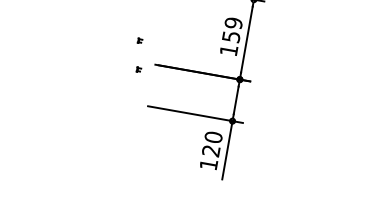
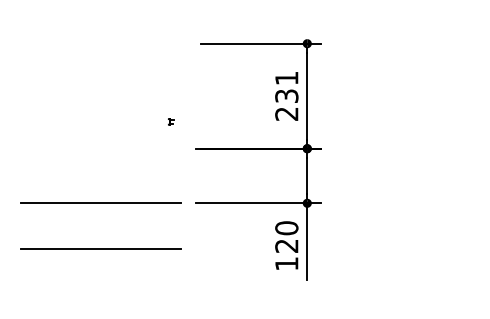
text: (231, 36) -> (286, 95), 159 -> 231
part: (138, 69) -> (176, 158), removed
line: (75, 93) -> (101, 203), added
line: (69, 127) -> (101, 248), added

